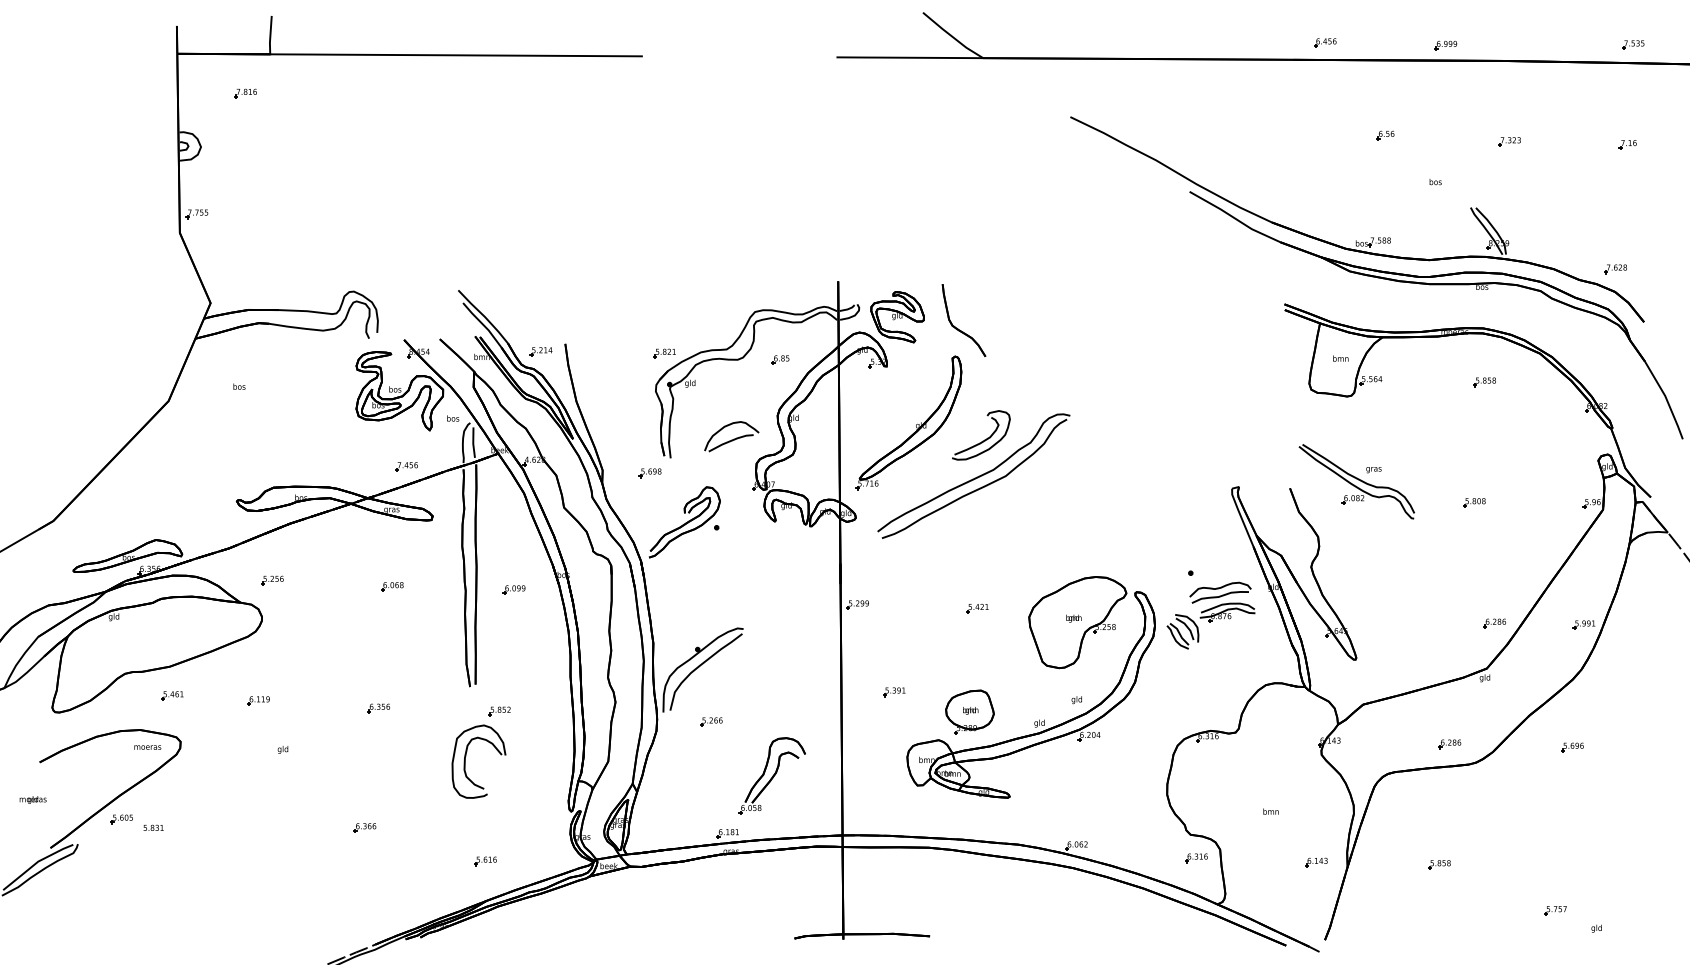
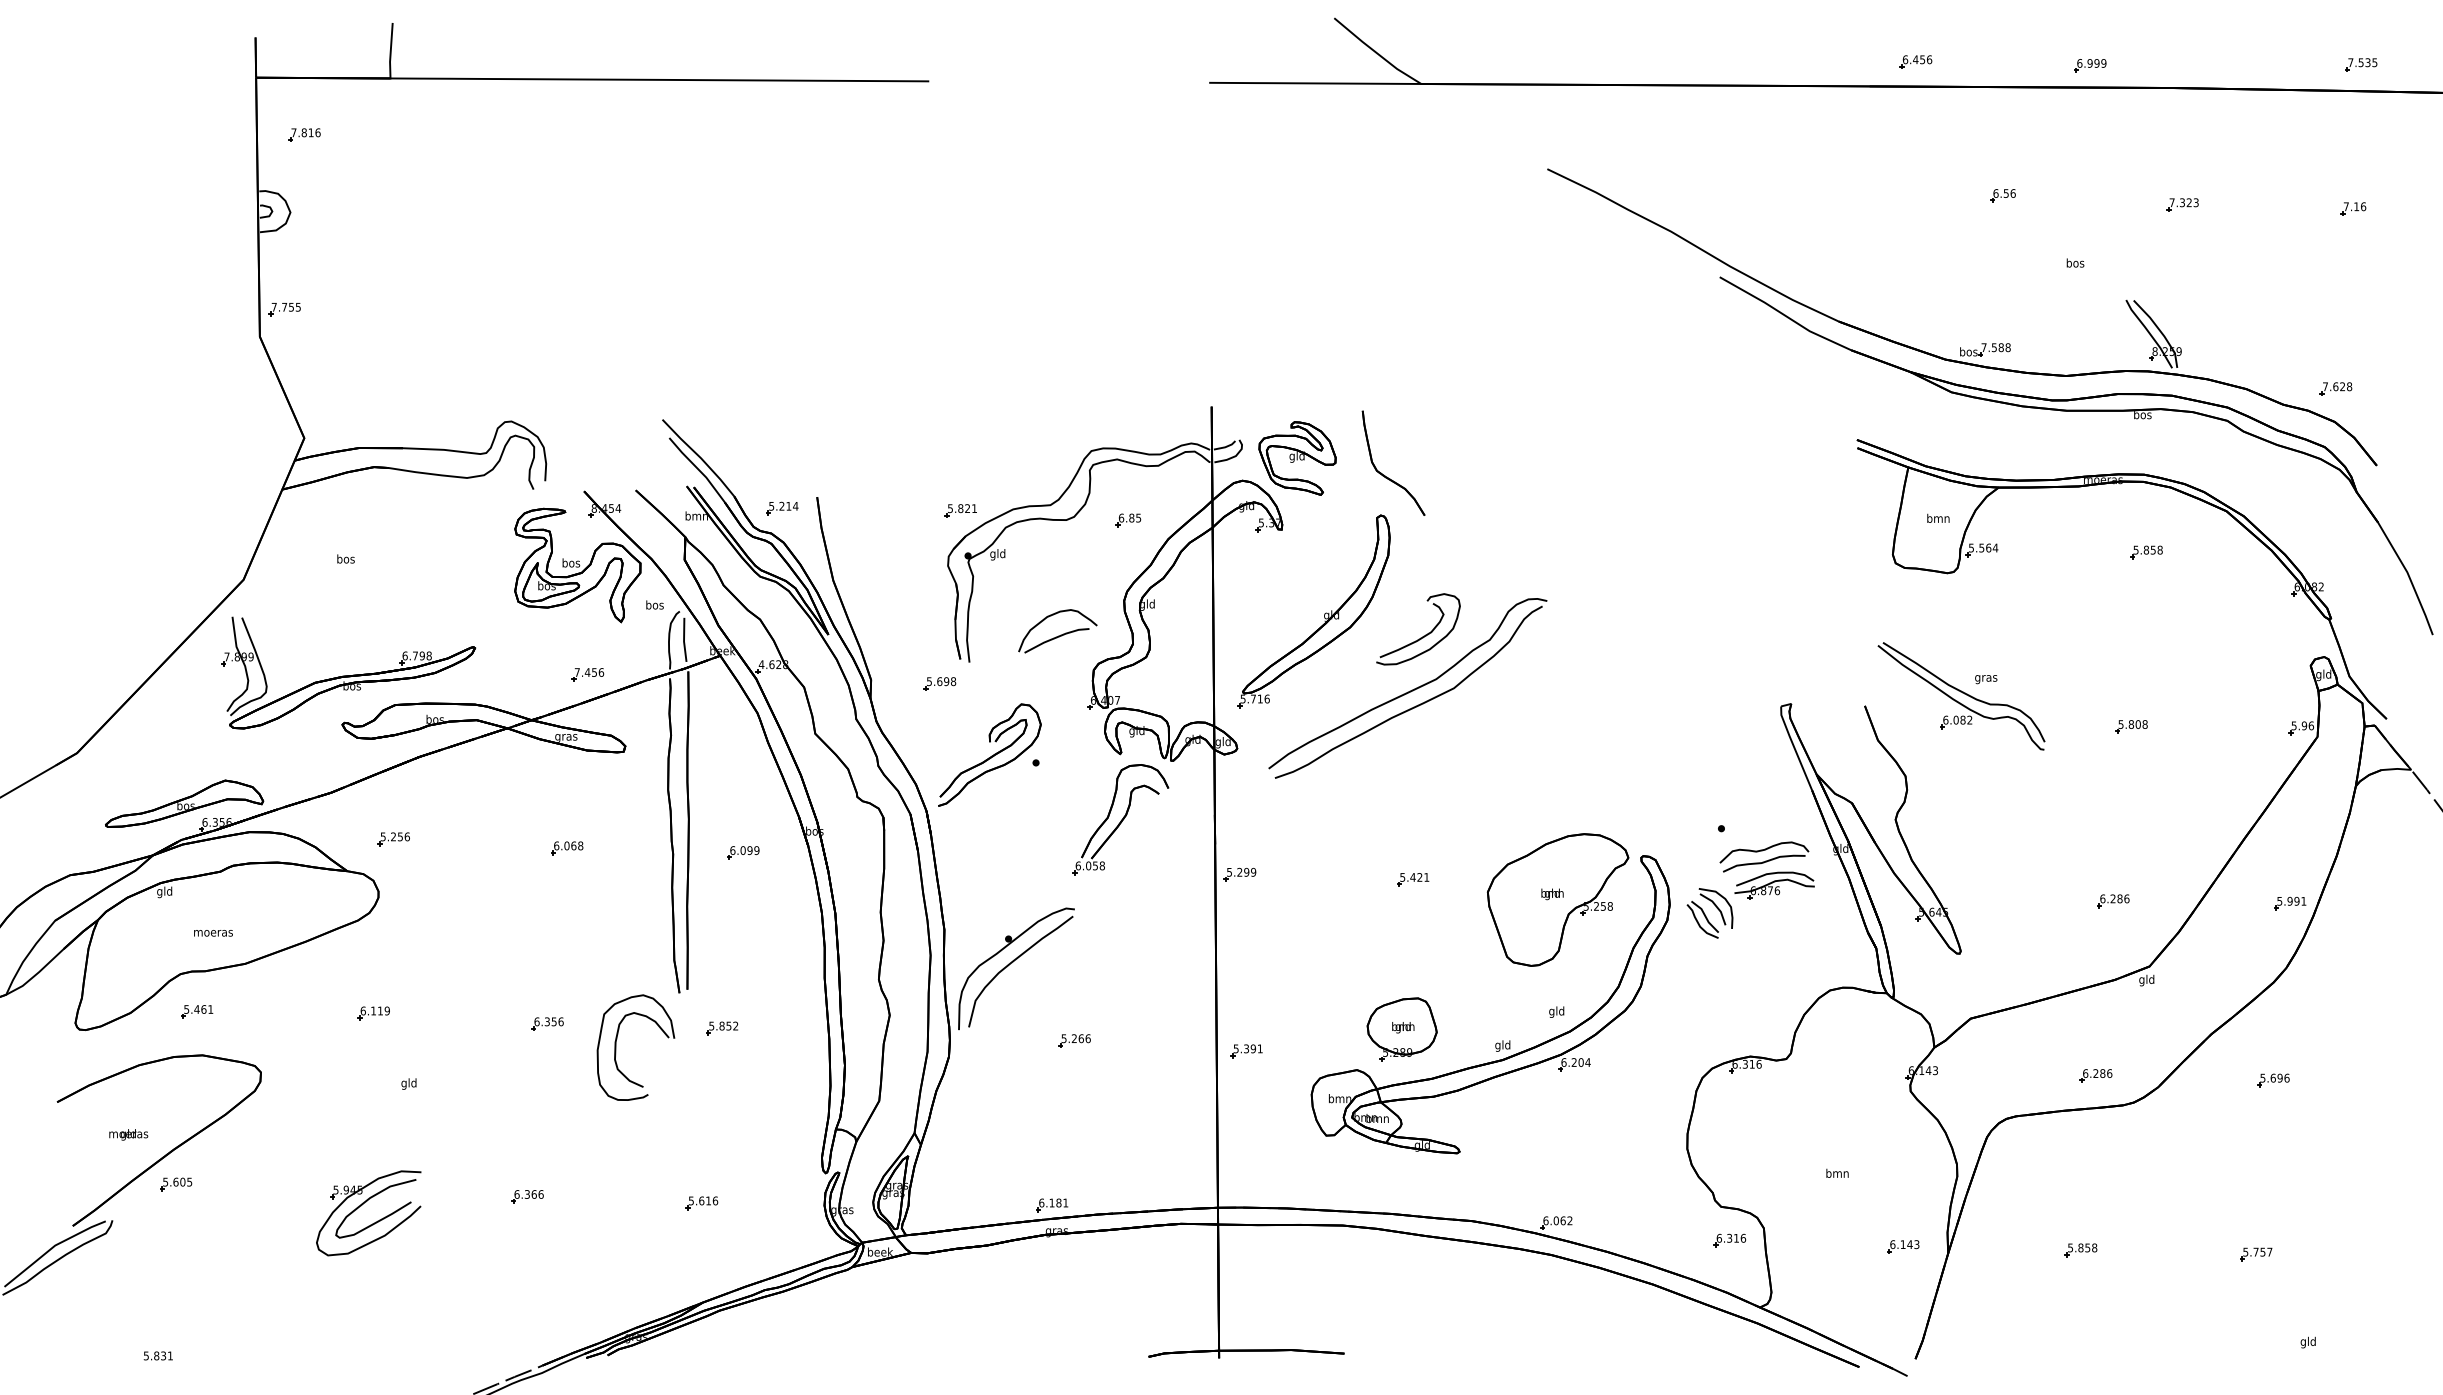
part: (245, 93) -> (304, 135), moved
part: (241, 465) -> (348, 672), added
part: (1494, 623) -> (2112, 901), moved
part: (894, 692) -> (1246, 1051), moved
part: (172, 695) -> (197, 1011), moved
part: (711, 721) -> (1074, 1040), moved
text: (147, 747) -> (213, 933), moved
part: (466, 756) -> (617, 1040), moved
part: (771, 775) -> (1119, 818), moved
text: (32, 799) -> (127, 1134), moved
text: (153, 827) -> (158, 1355), moved
part: (250, 834) -> (361, 1206), added
part: (485, 861) -> (701, 1203), moved
part: (1555, 910) -> (2255, 1254), moved

